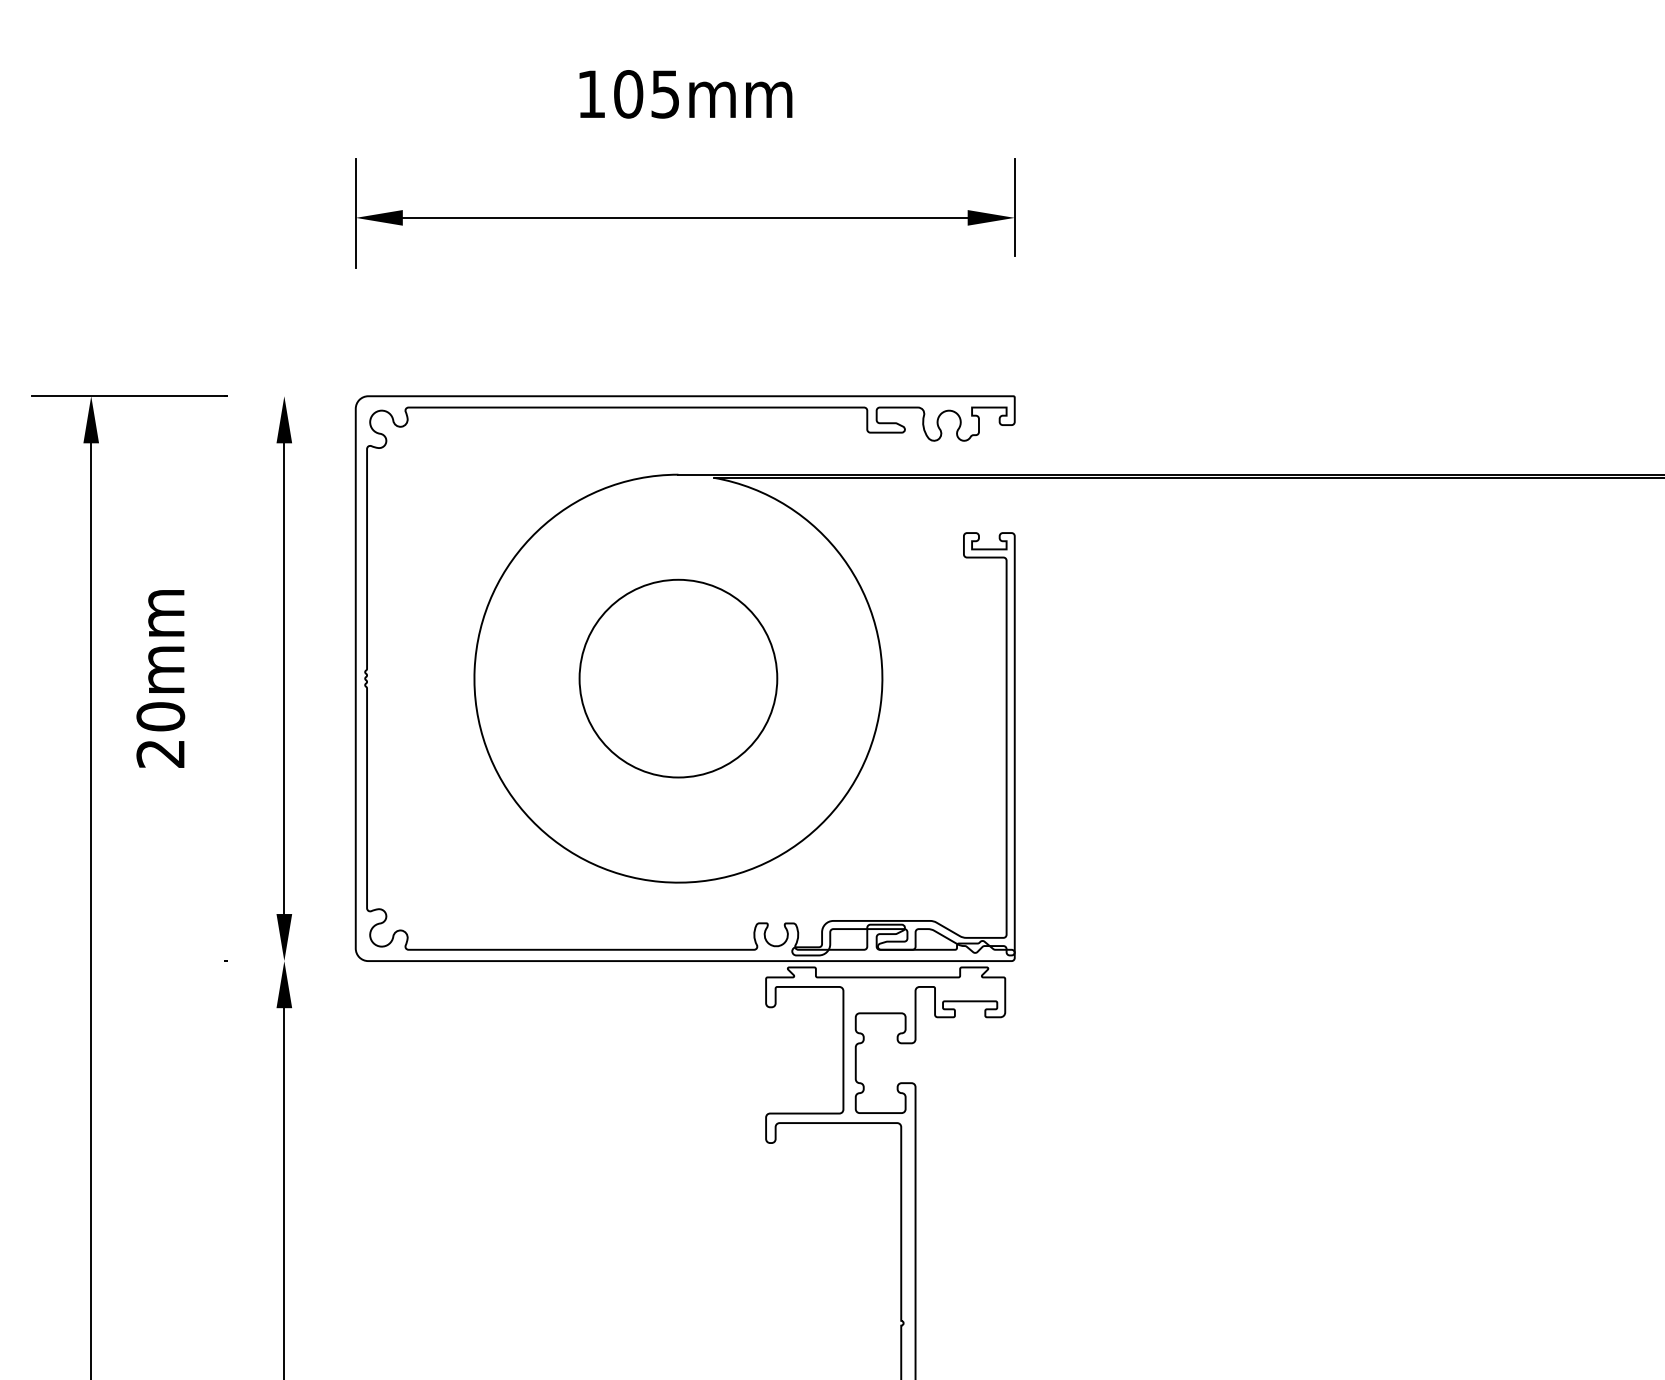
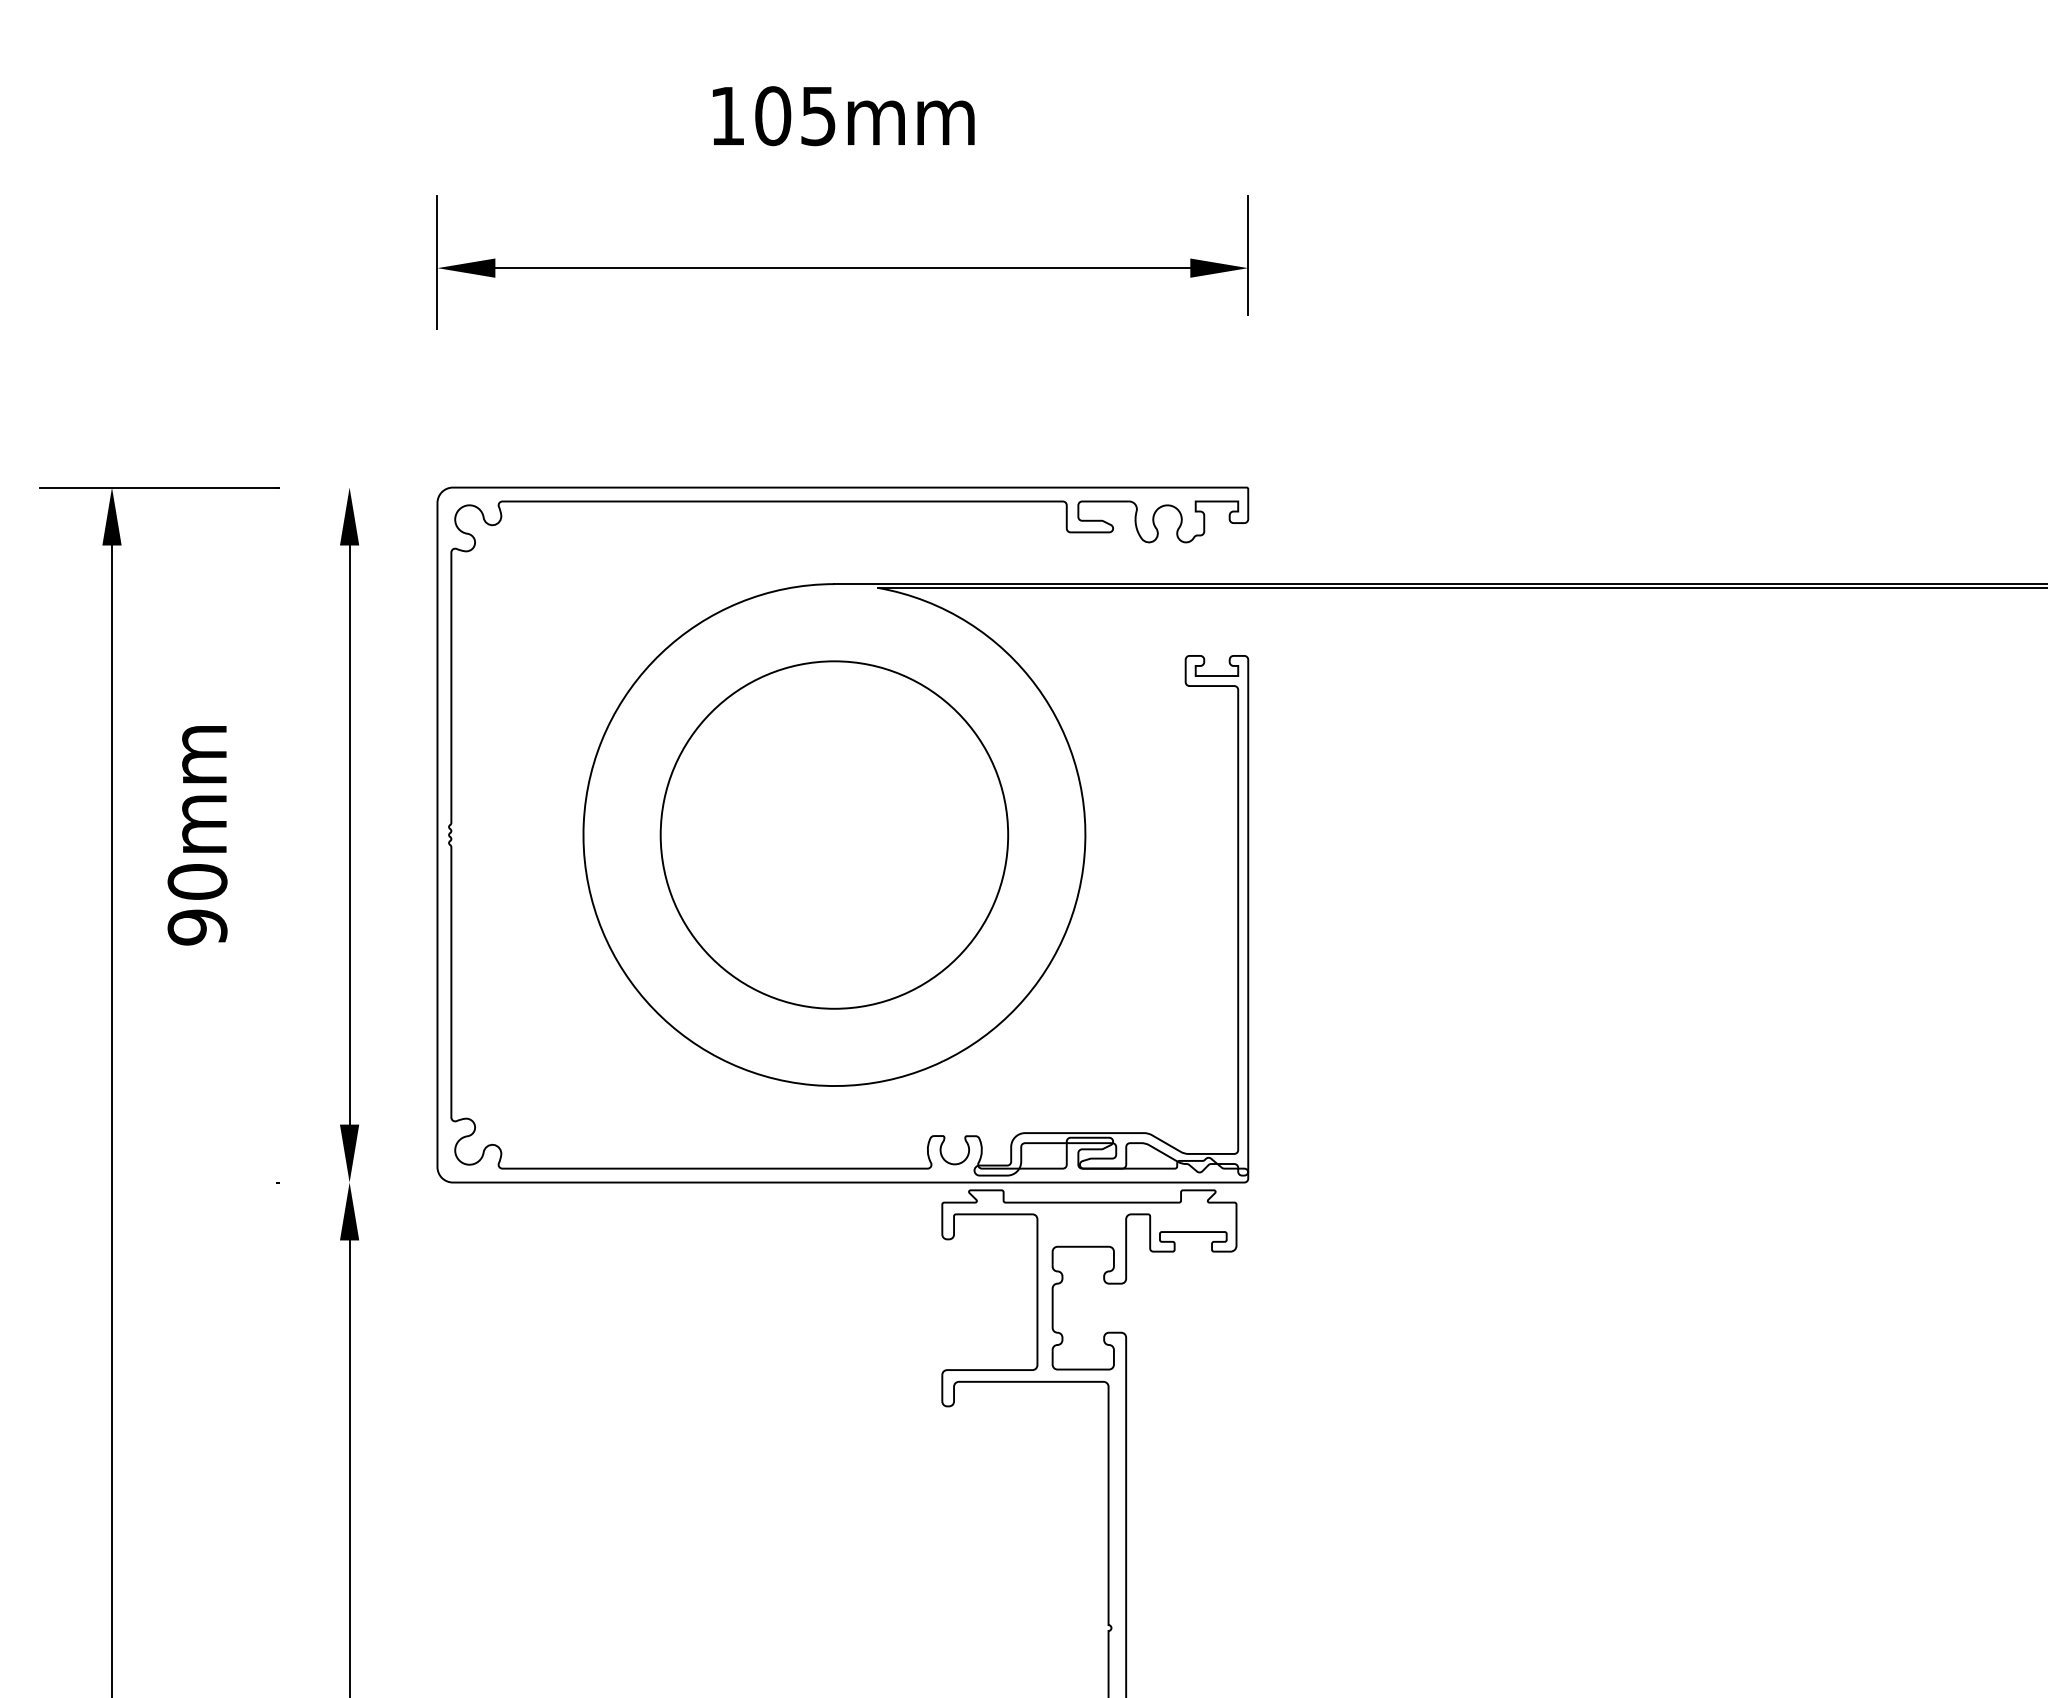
circle: (678, 678) -> (834, 834), size x1.43
text: (160, 753) -> (197, 927), 20mm -> 90mm

